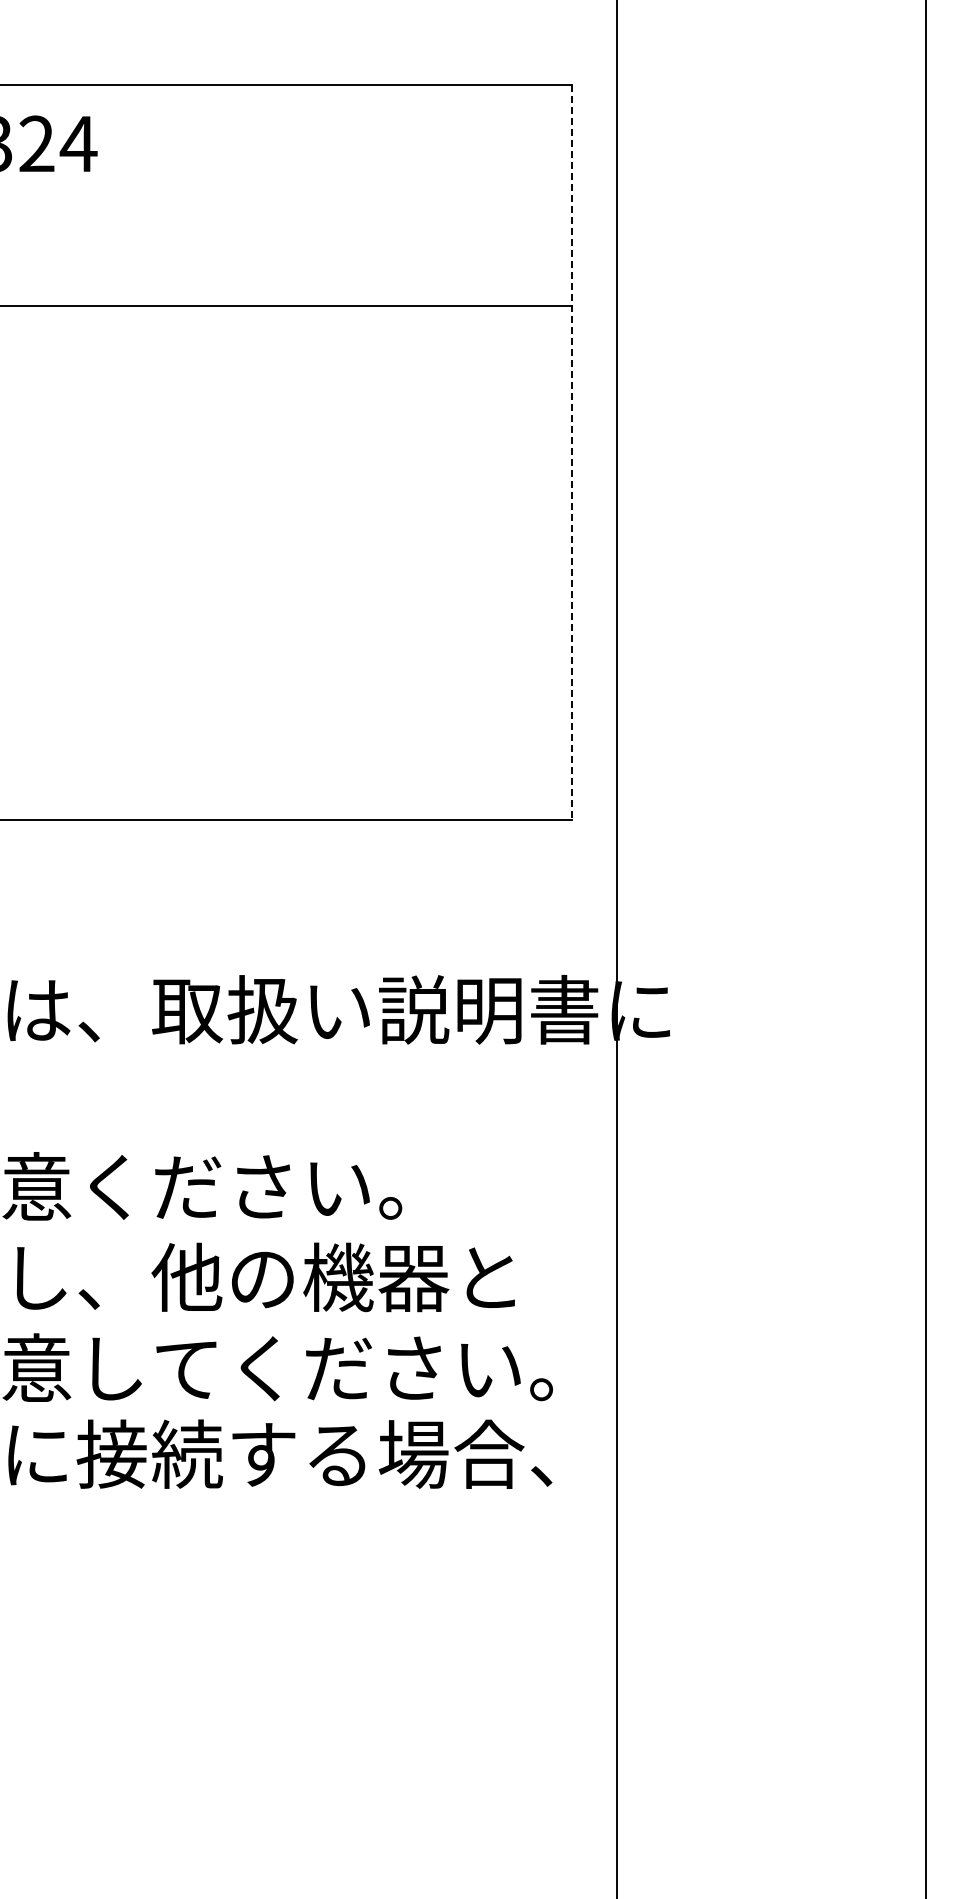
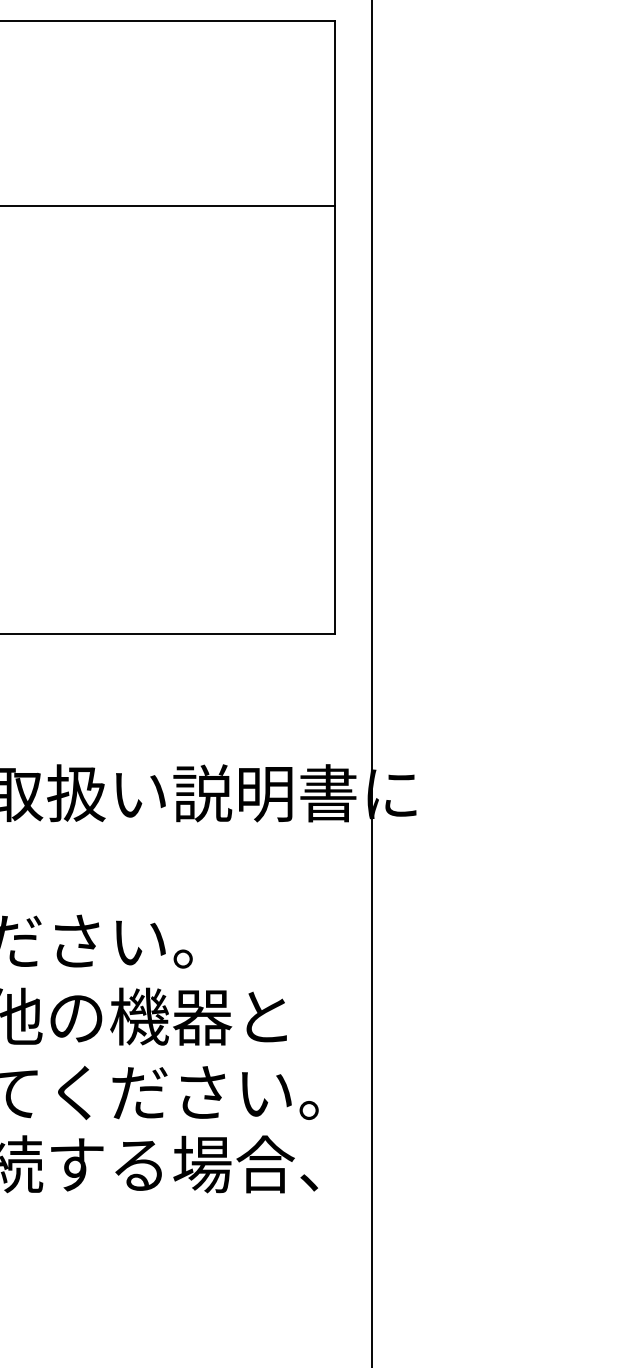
line: (572, 452) -> (334, 327), dashed -> solid

